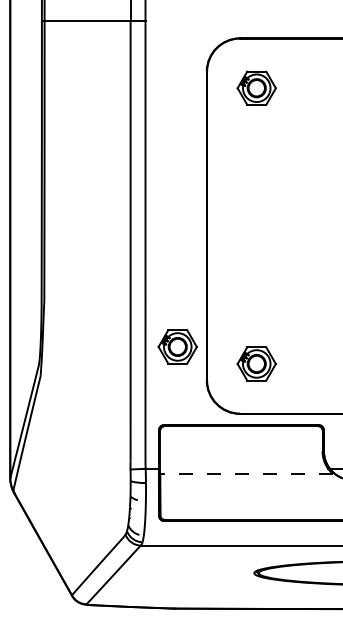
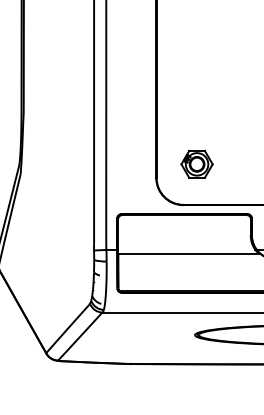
part: (177, 346) -> (132, 150), removed
line: (246, 473) -> (188, 253), dashed -> solid

